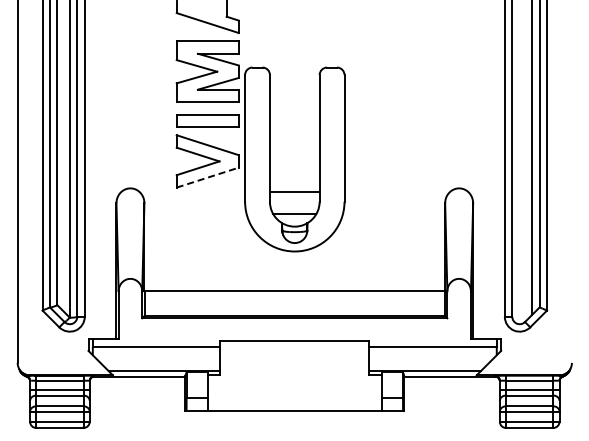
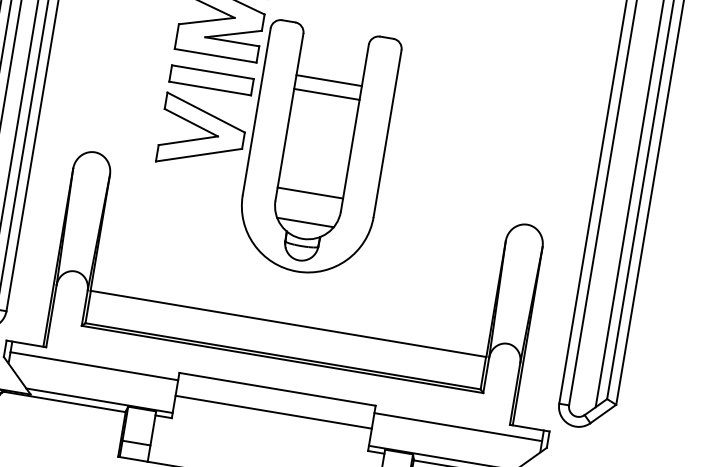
line: (294, 106) -> (328, 80), added
line: (294, 116) -> (326, 93), added
line: (207, 177) -> (198, 154), dashed -> solid
line: (294, 358) -> (273, 412), added

